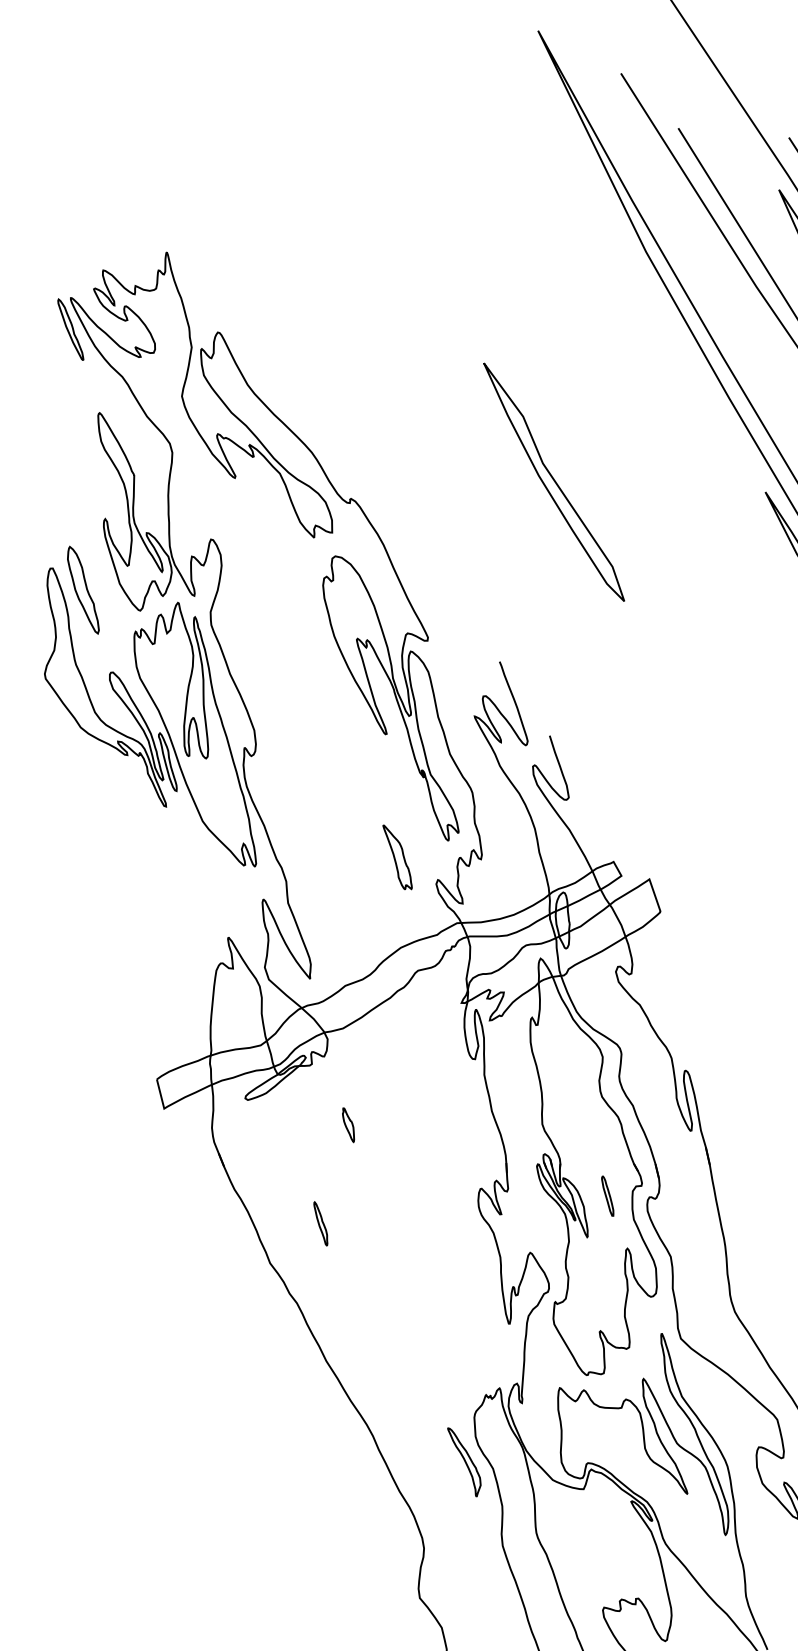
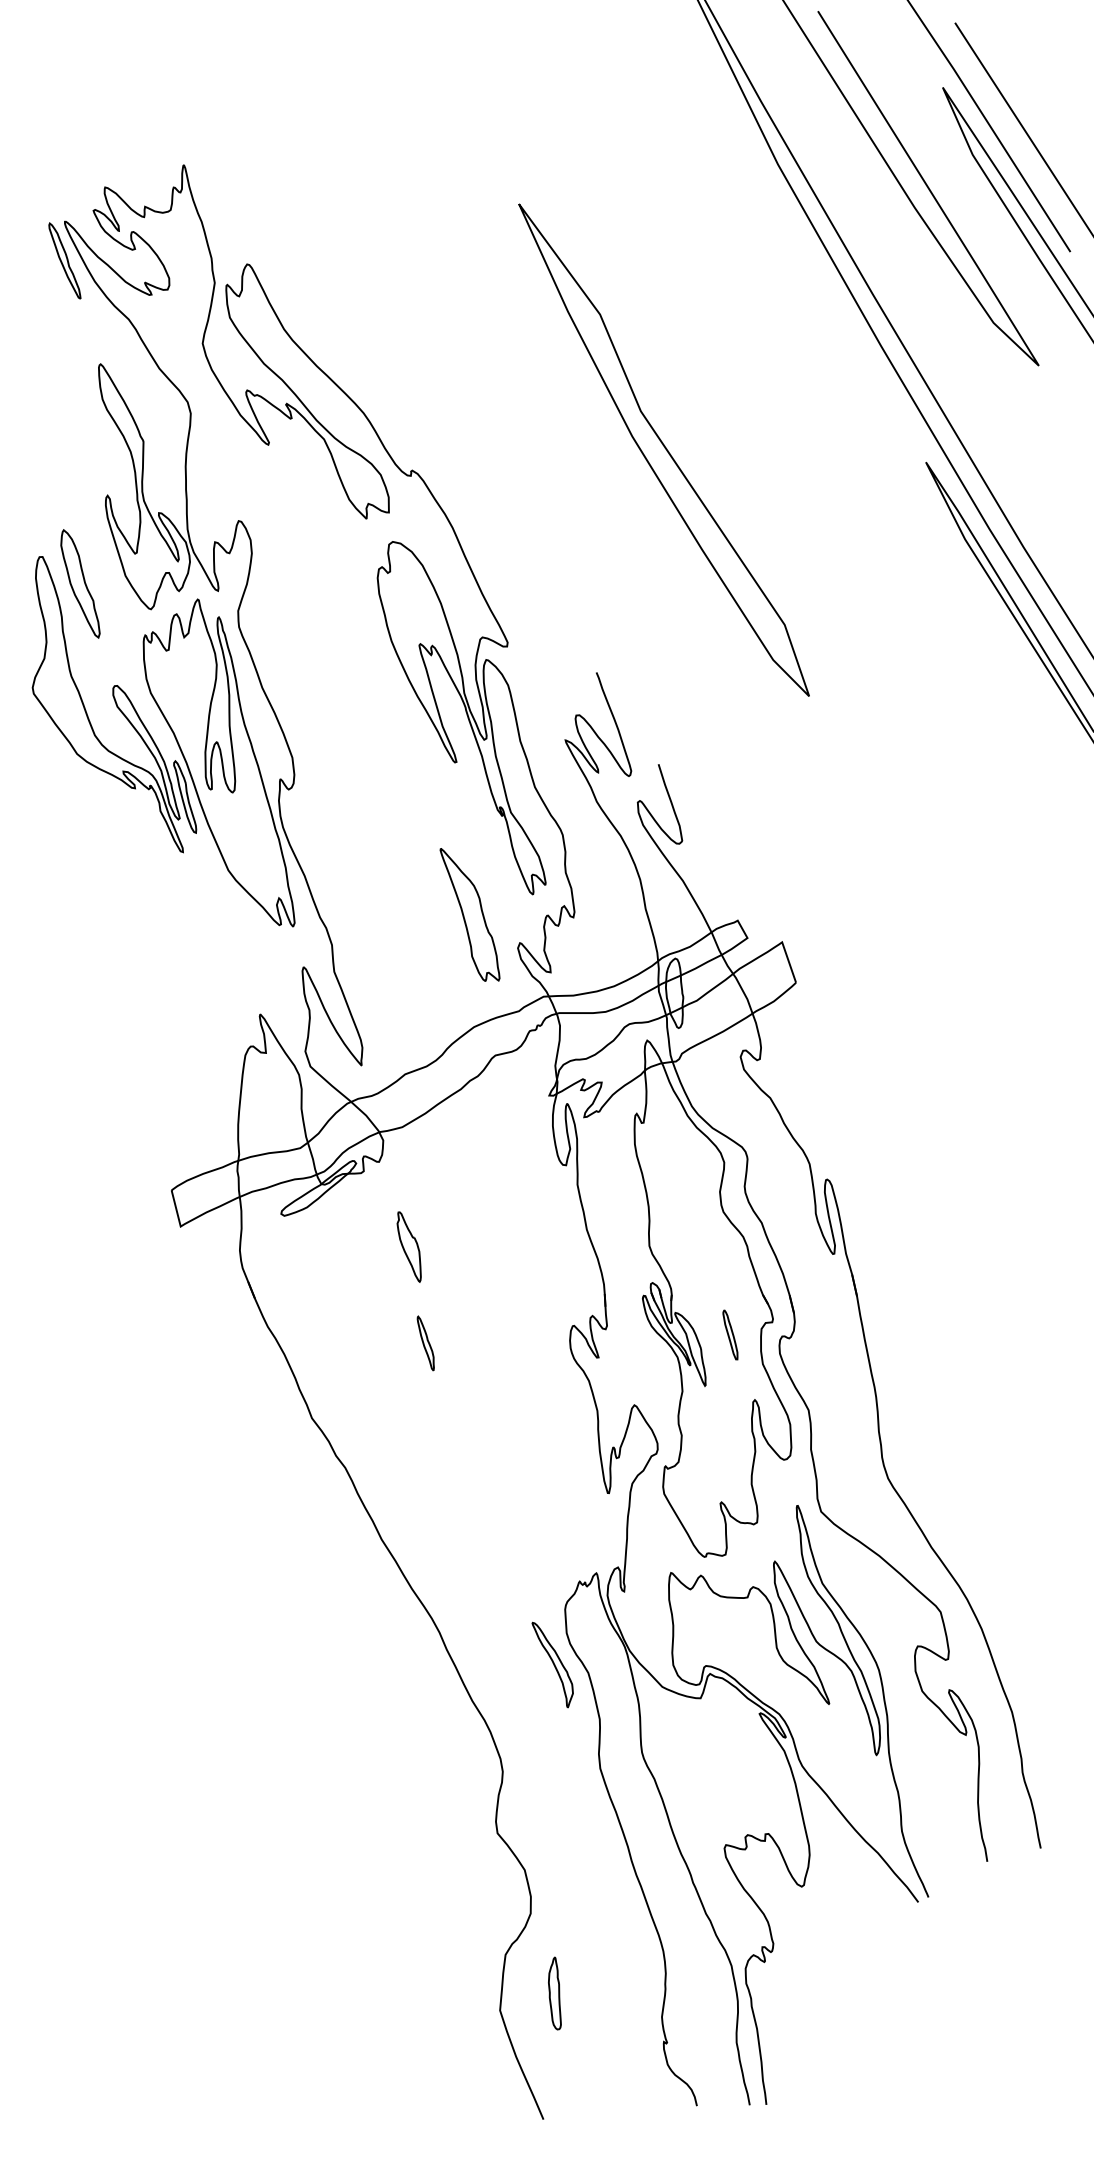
part: (553, 481) -> (663, 449), size x1.67
part: (397, 856) -> (469, 914), size x1.67
part: (348, 1124) -> (408, 1246), size x1.67
part: (320, 1223) -> (425, 1343), moved

